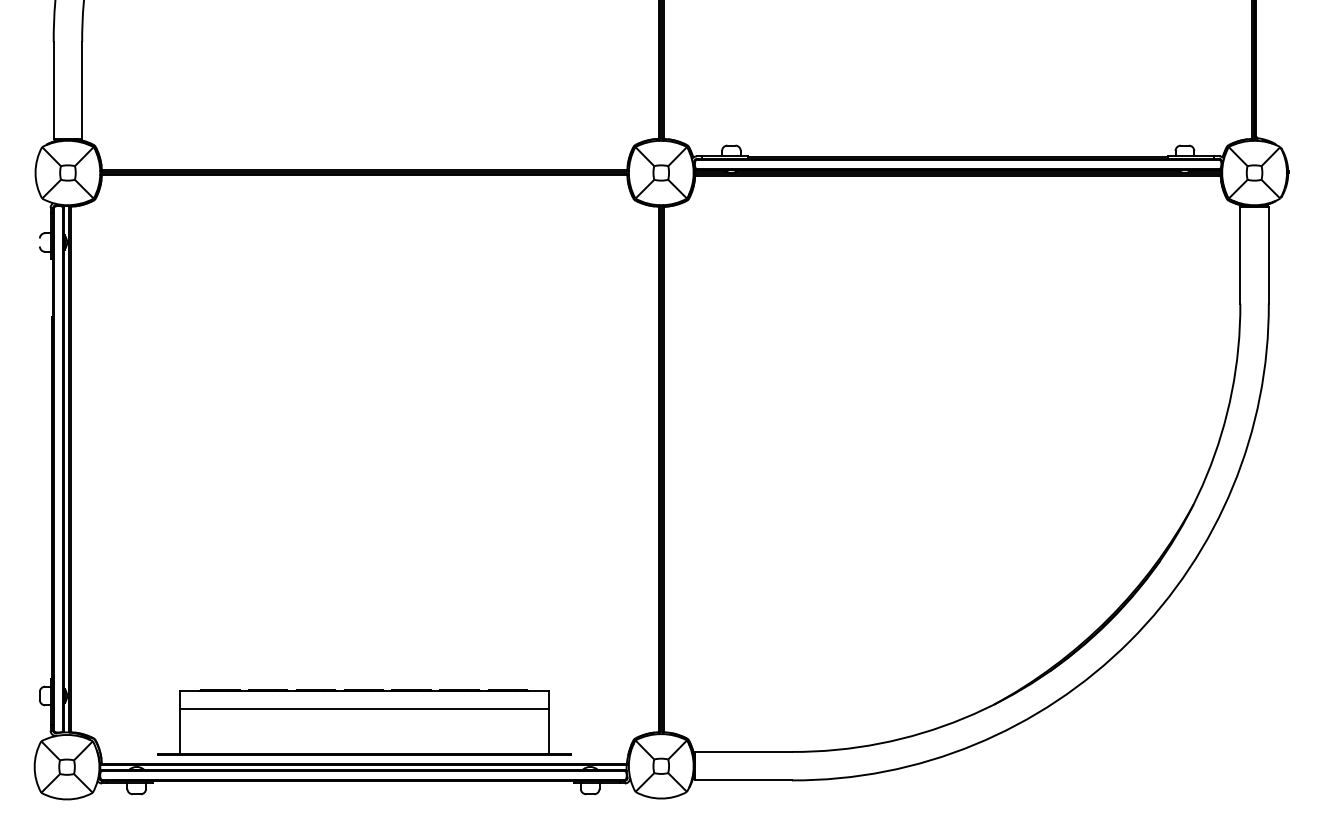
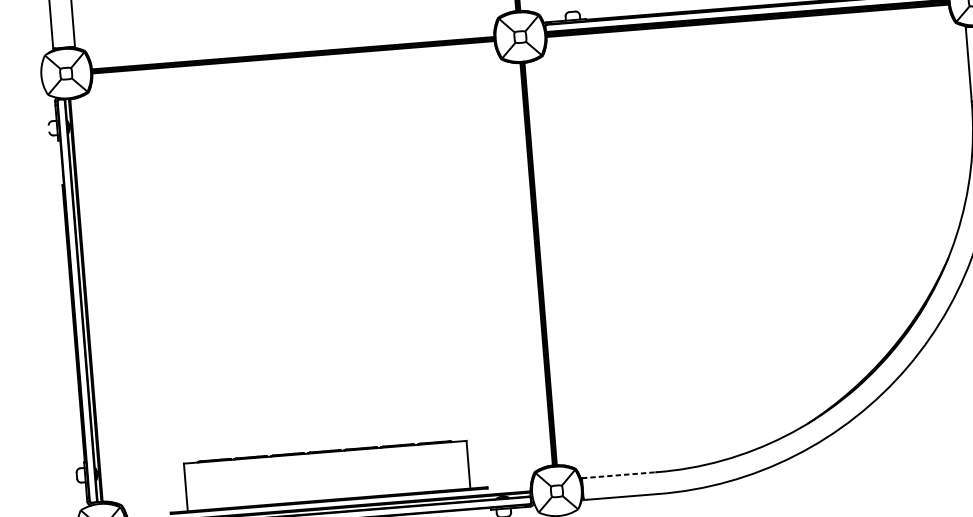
line: (364, 709) -> (326, 466), removed
line: (744, 751) -> (619, 474), solid -> dashed

